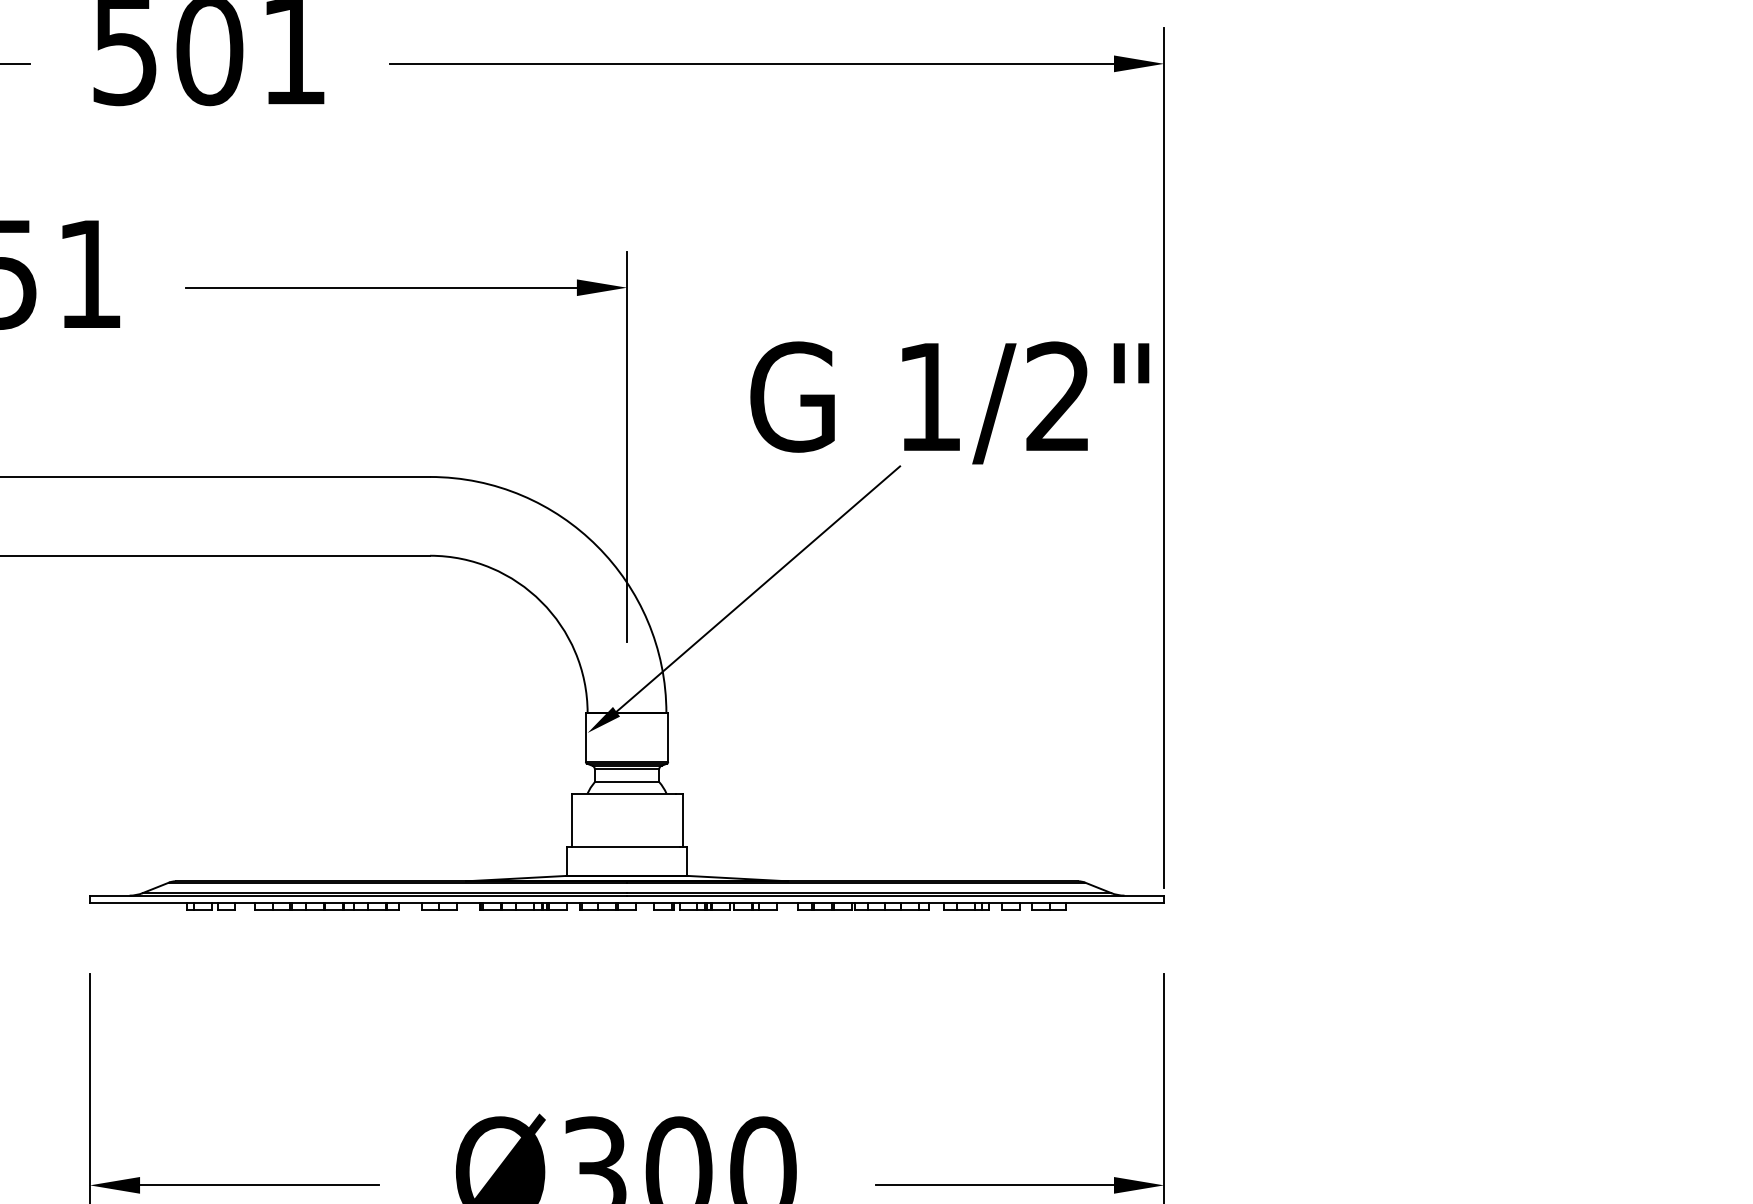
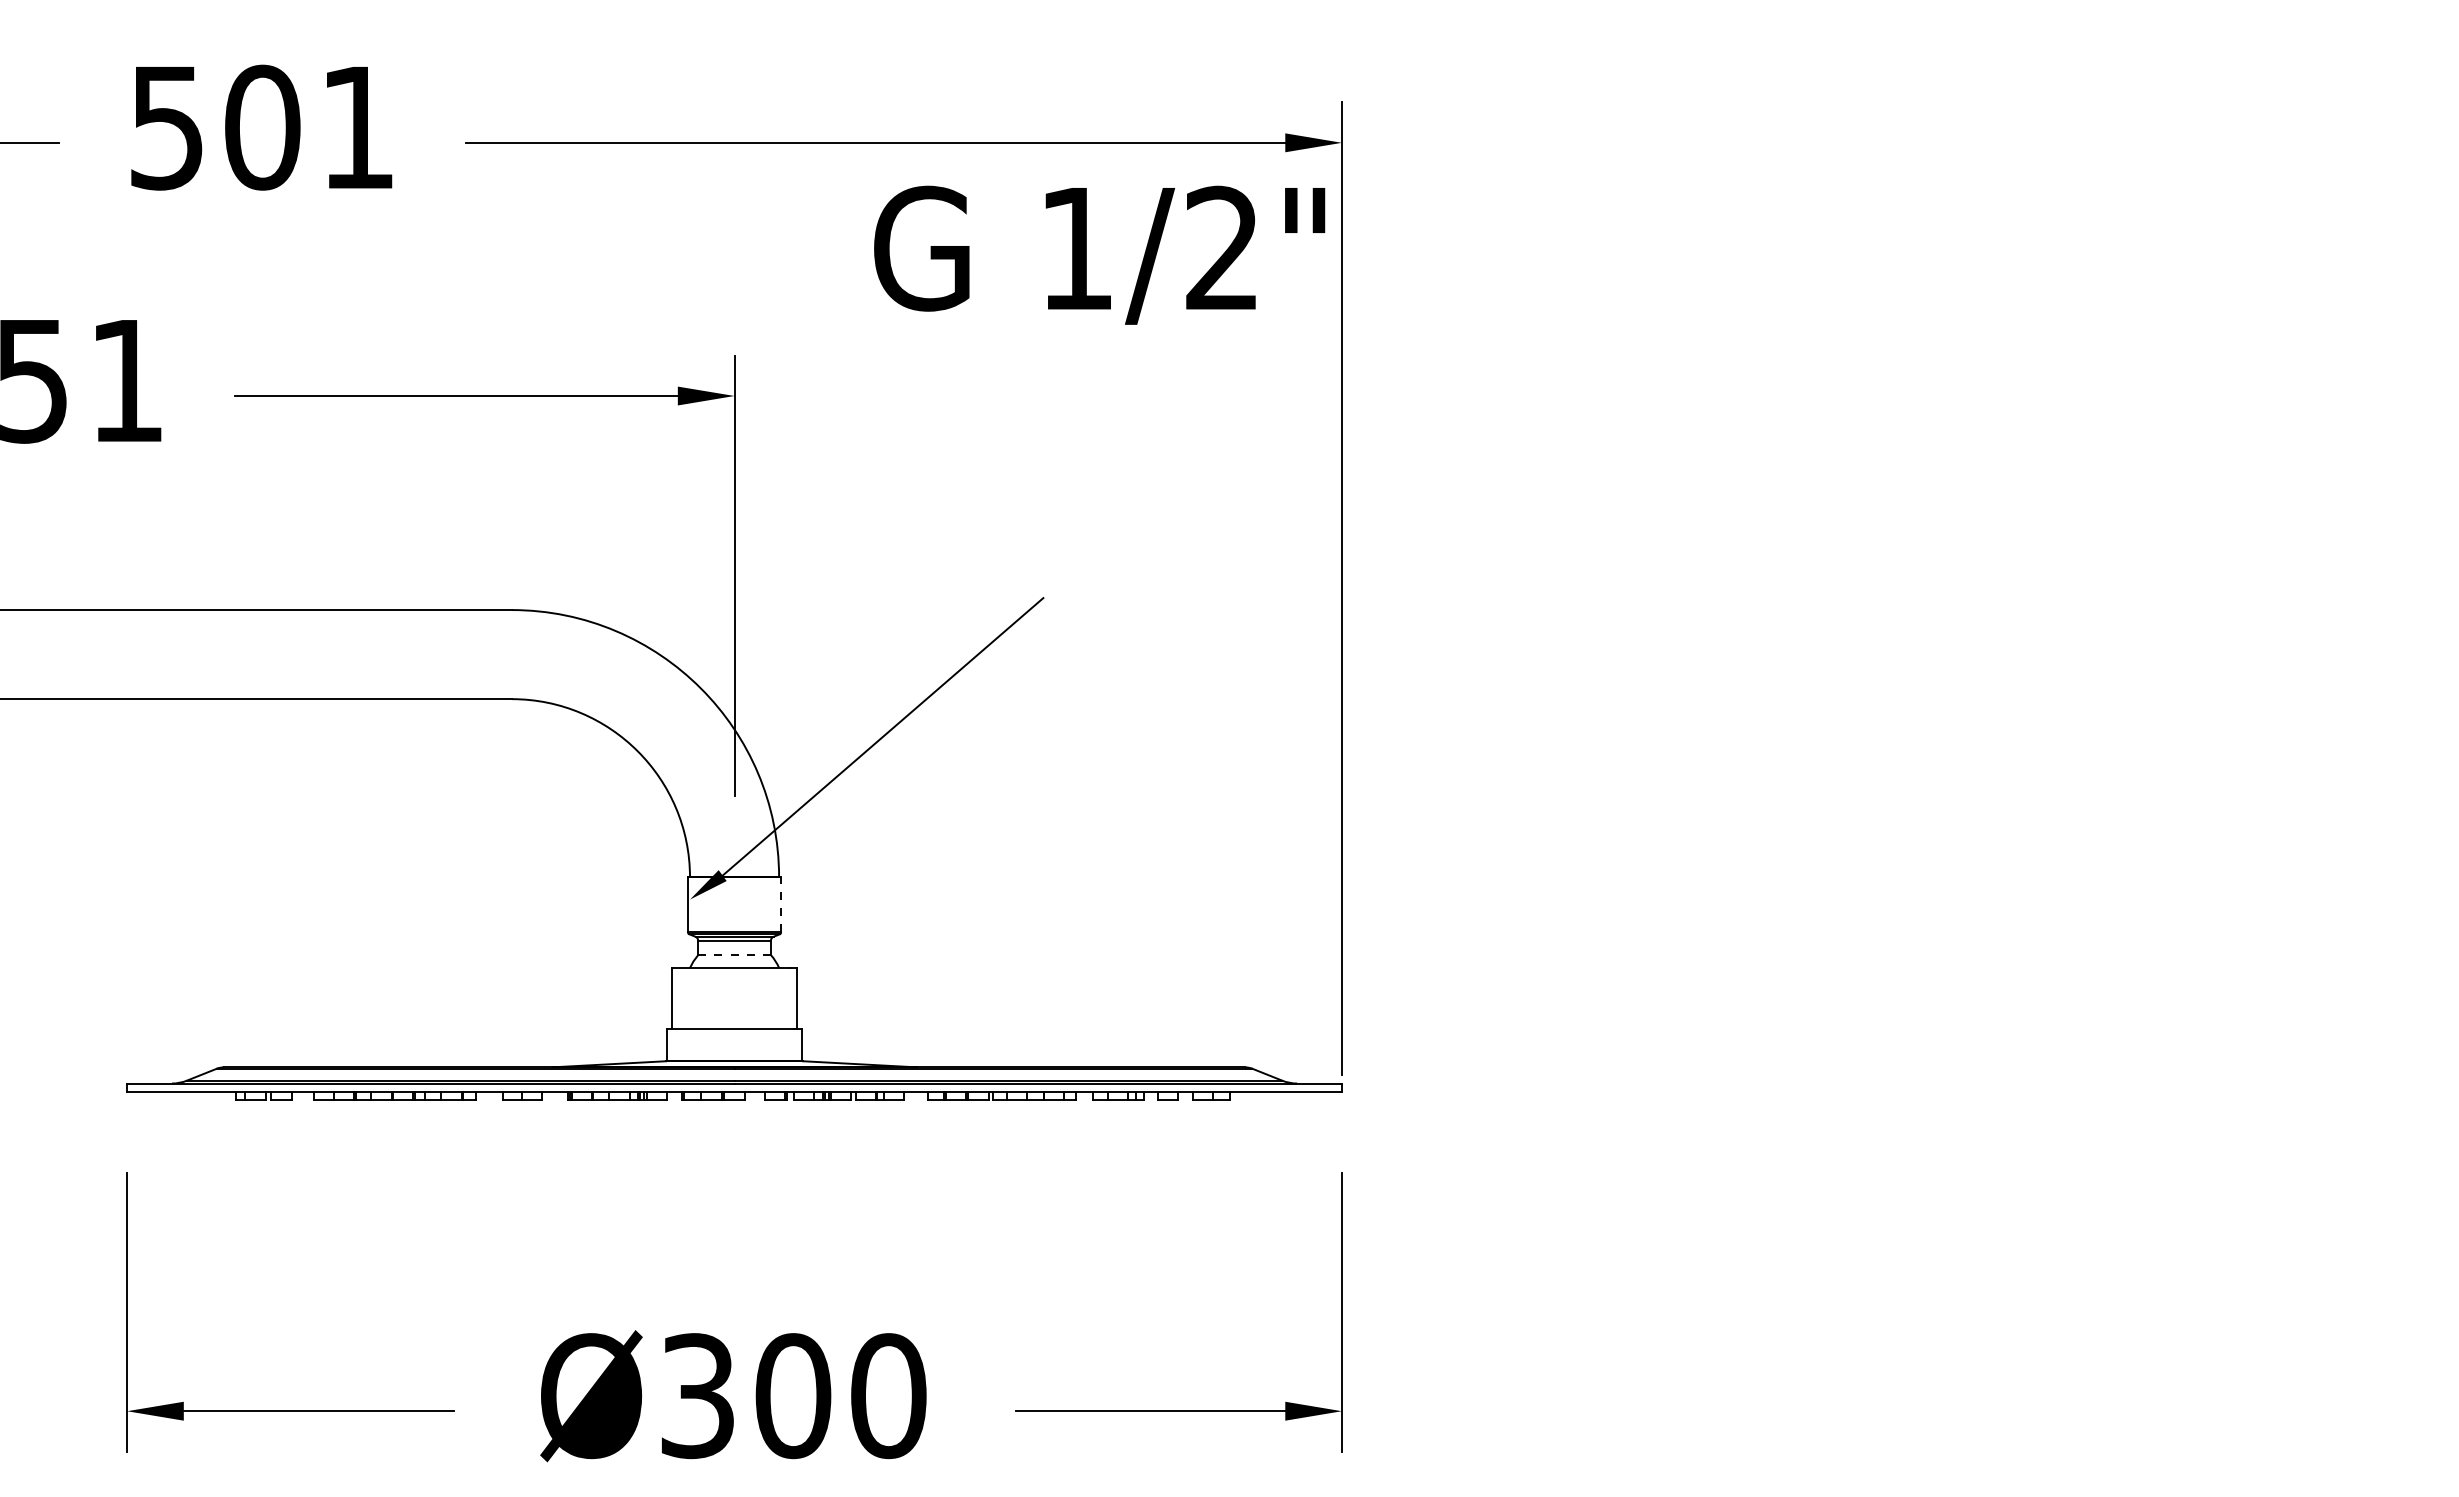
text: (949, 402) -> (1099, 254), moved
line: (668, 737) -> (781, 904), solid -> dashed
line: (627, 782) -> (735, 955), solid -> dashed

